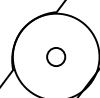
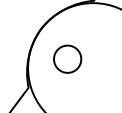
circle: (56, 56) -> (68, 58), moved

